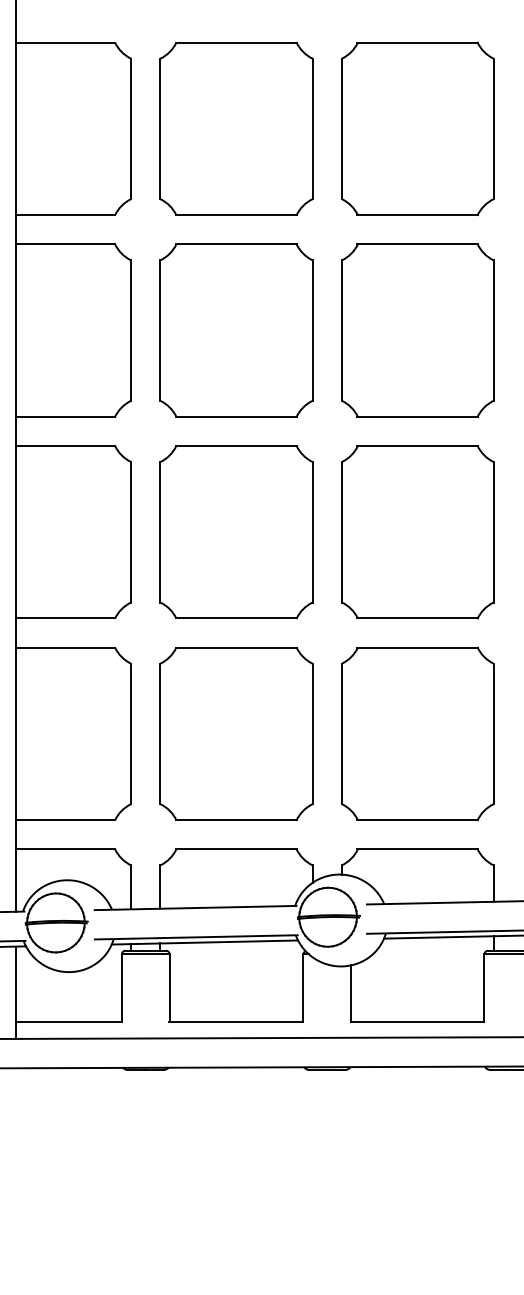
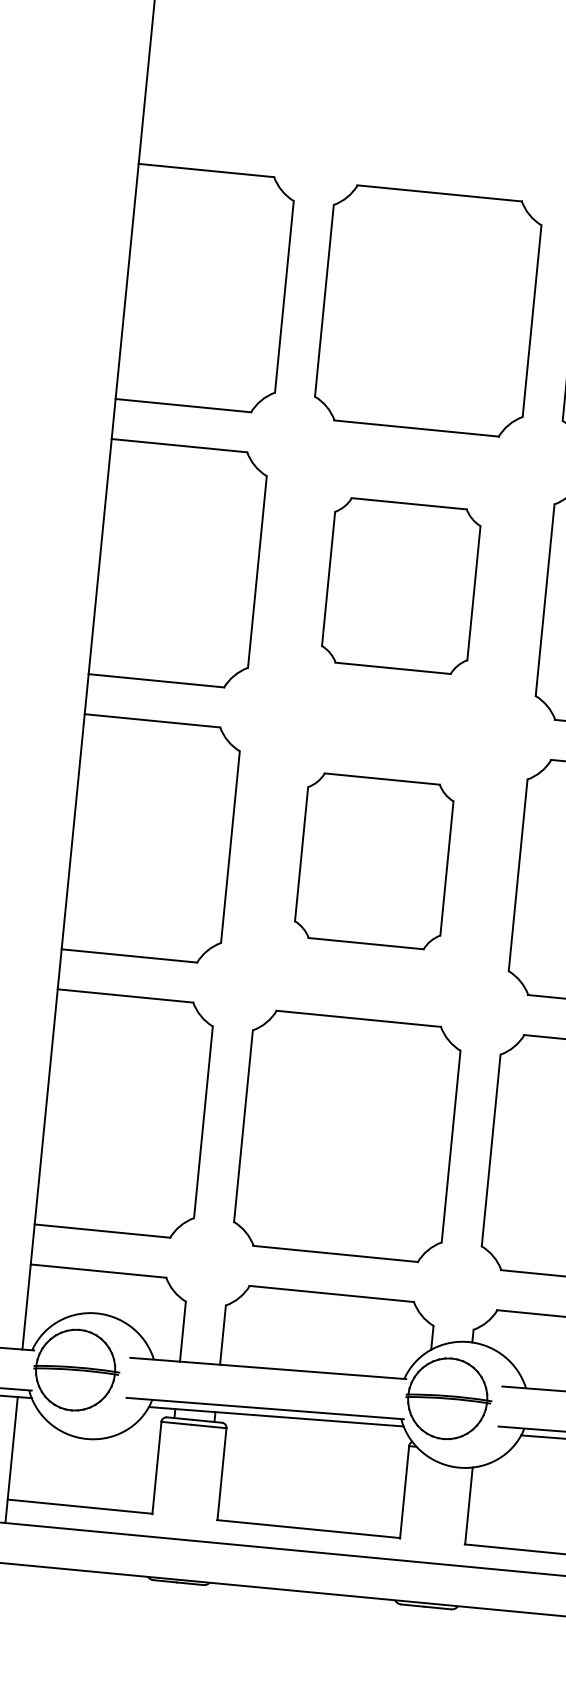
part: (236, 330) -> (401, 585), size x0.7
part: (236, 532) -> (374, 861), size x0.7

